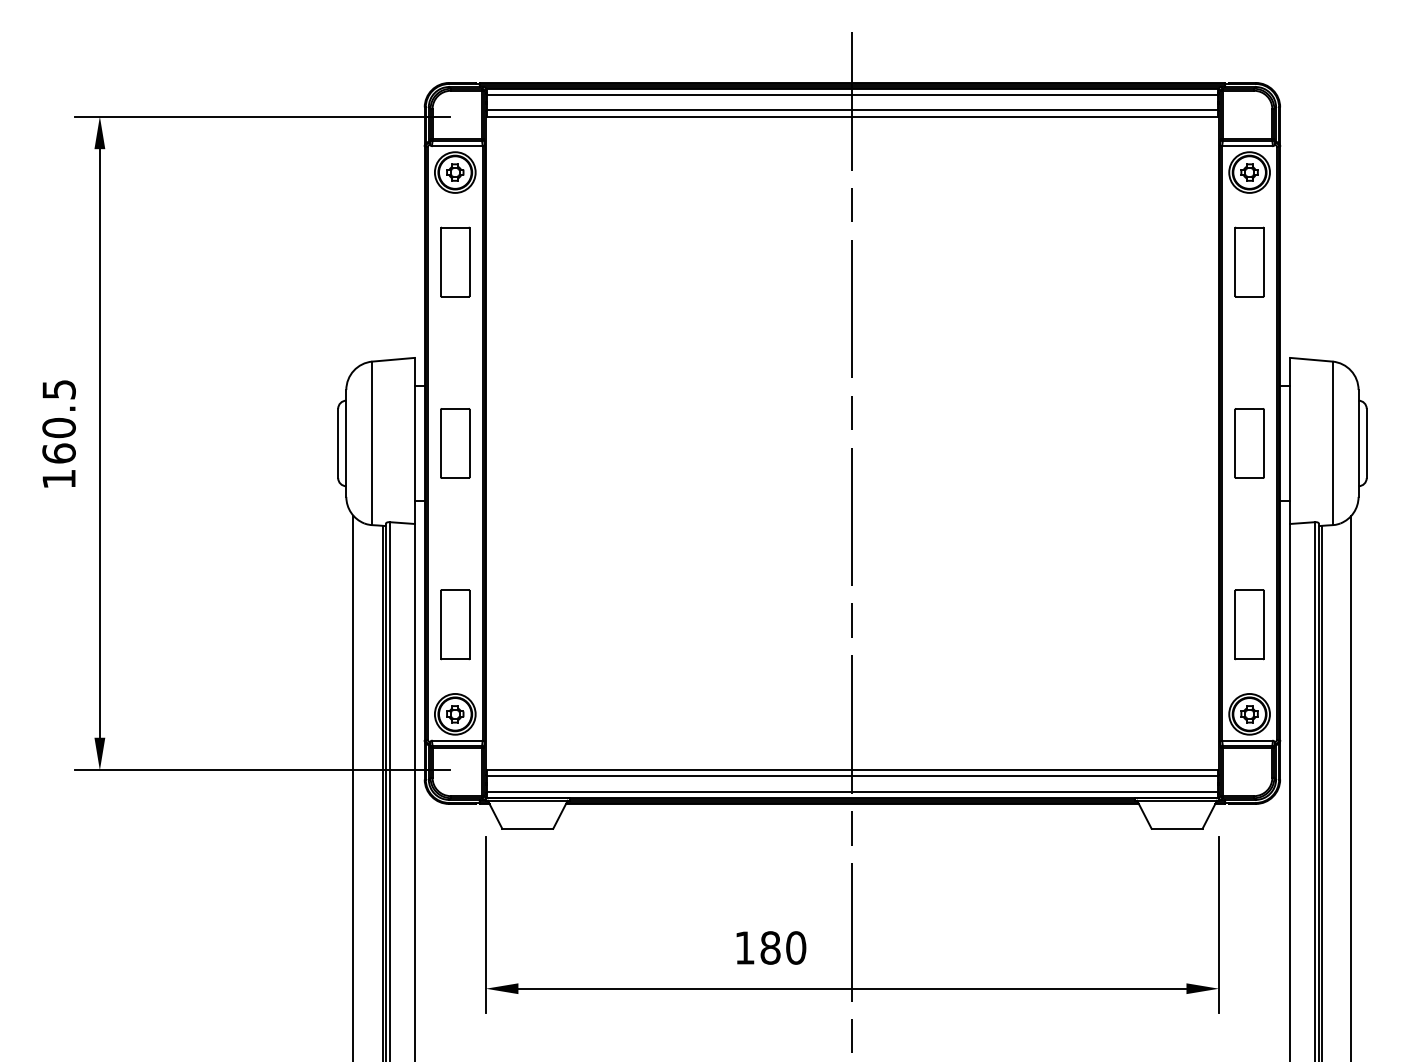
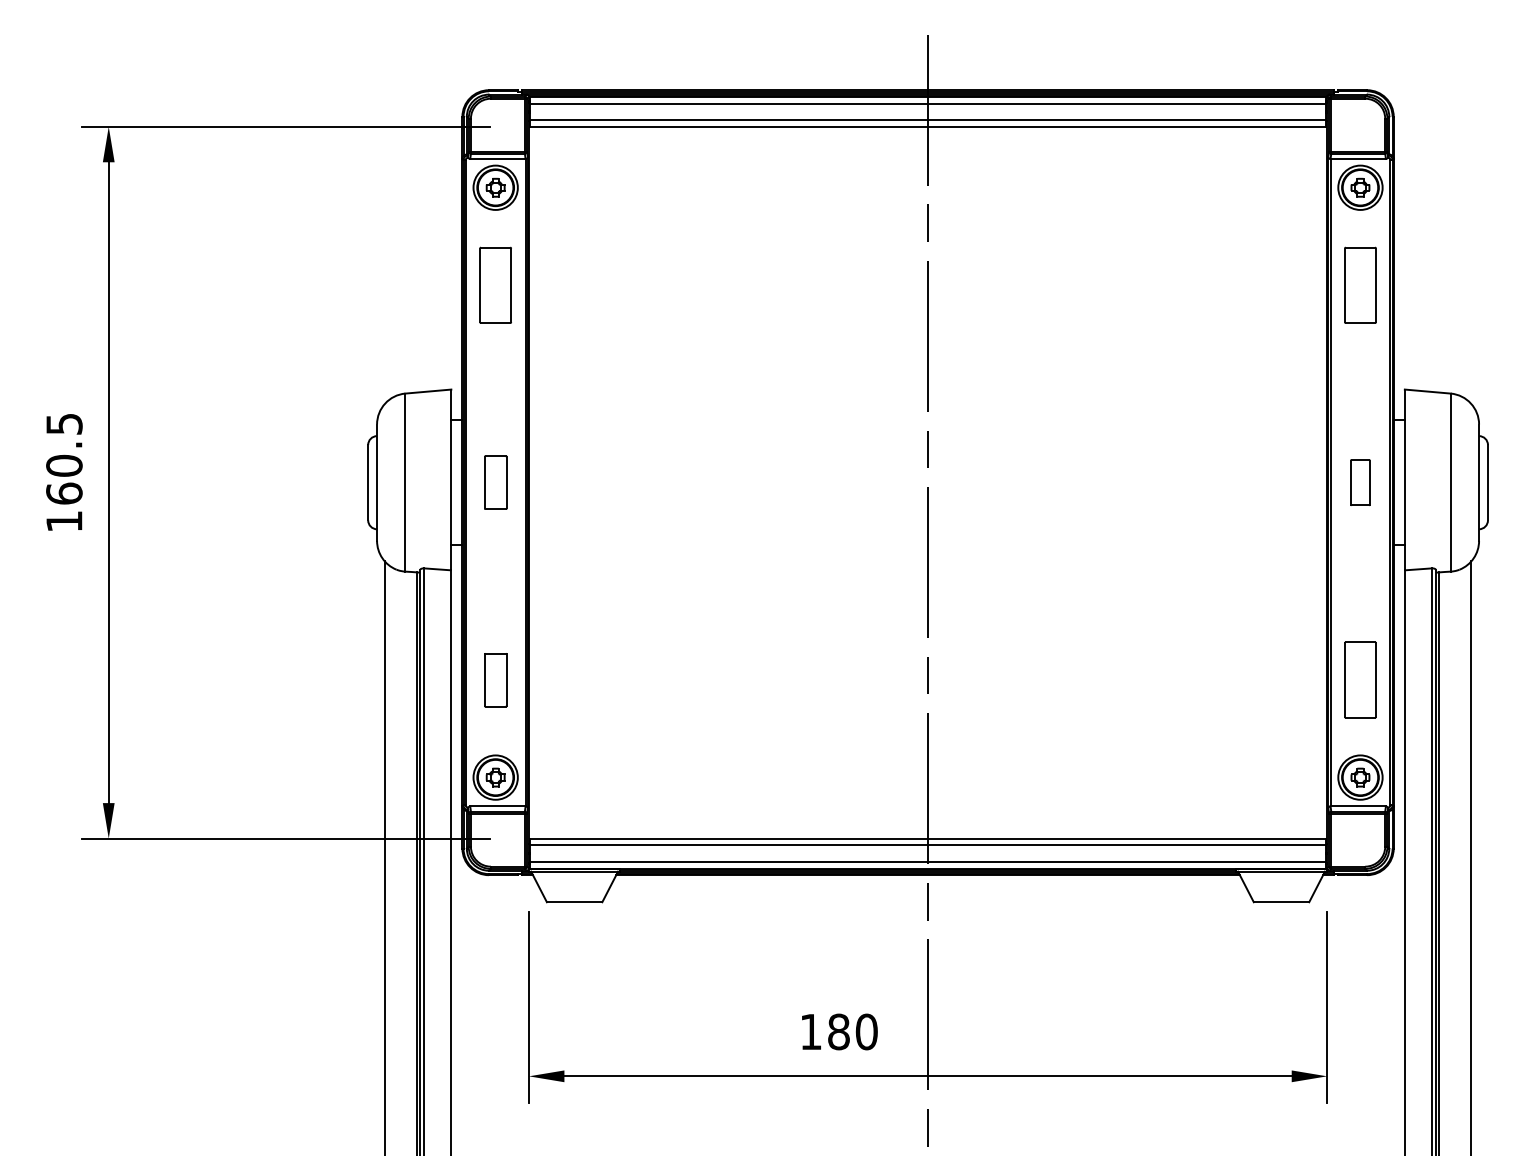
part: (455, 443) -> (495, 482), size x0.7
part: (1249, 443) -> (1360, 482), size x0.6
part: (455, 624) -> (495, 679), size x0.7

